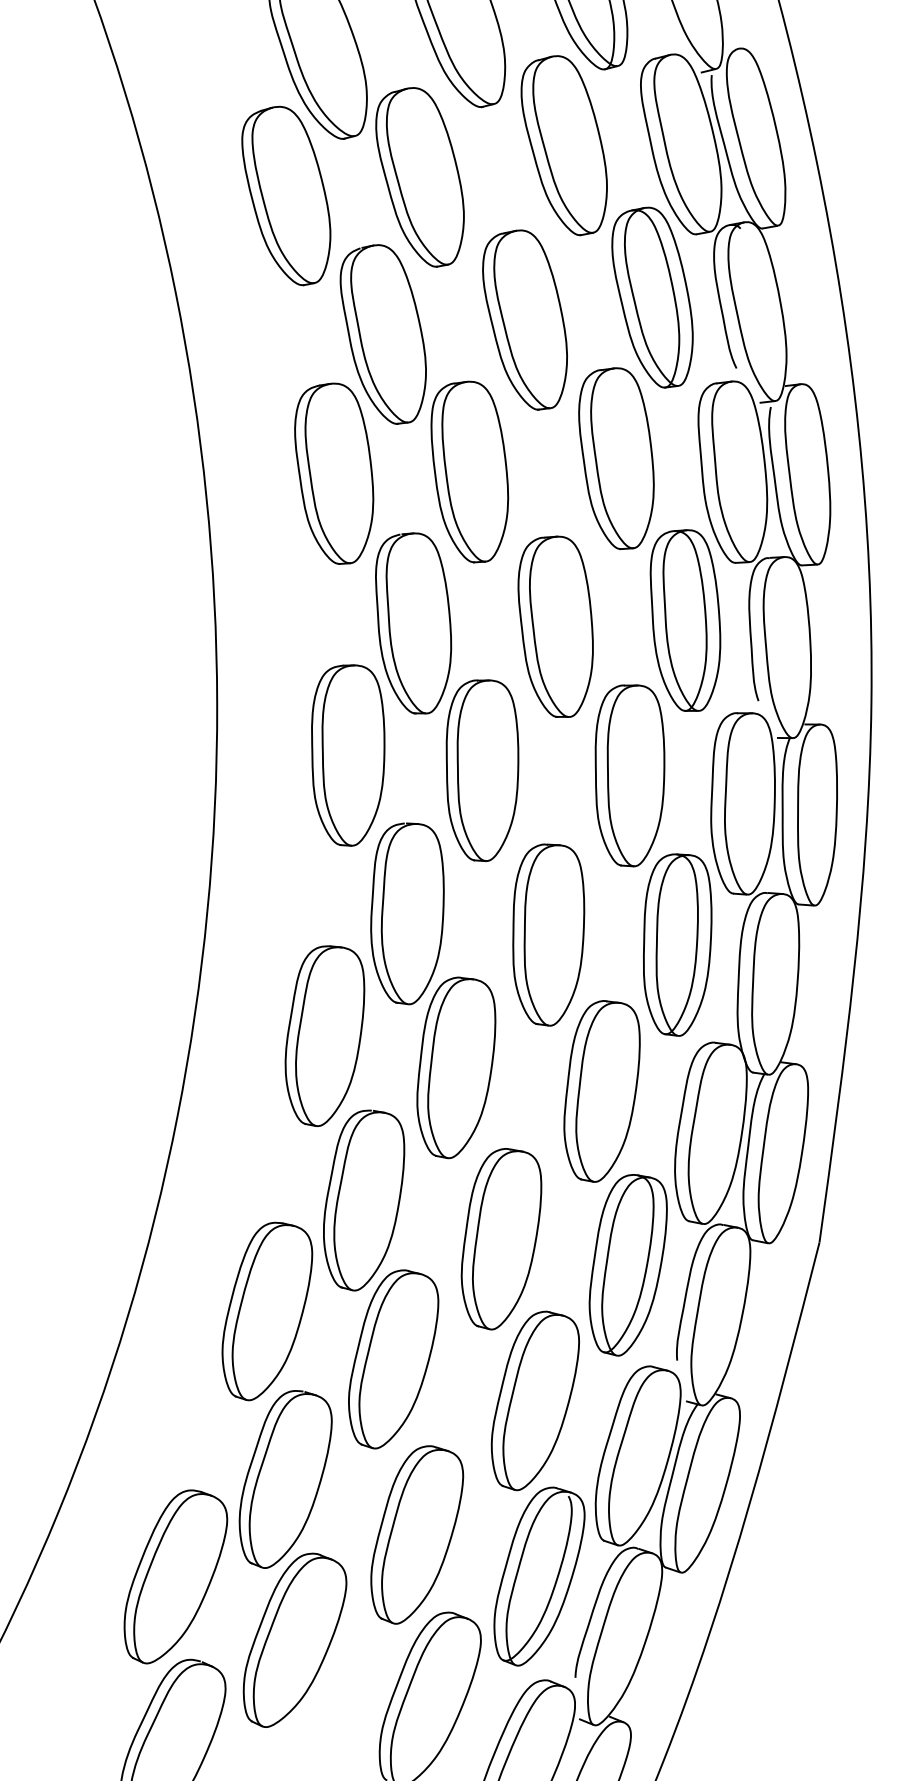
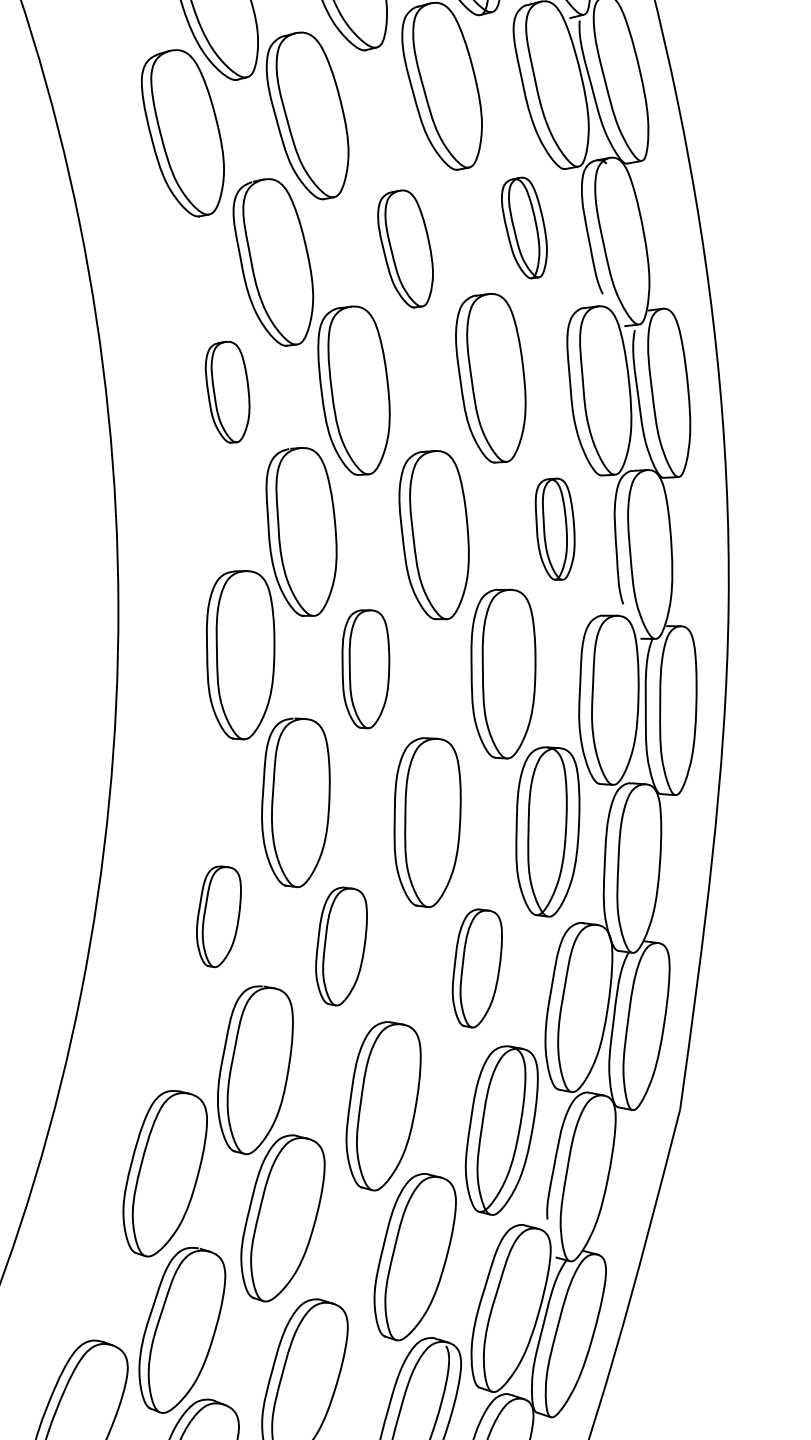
part: (652, 297) -> (524, 227), size x0.6
part: (524, 319) -> (405, 248), size x0.7
part: (334, 473) -> (227, 392), size x0.6
part: (685, 620) -> (555, 529), size x0.6
part: (482, 770) -> (365, 669), size x0.7
part: (324, 1035) -> (218, 916), size x0.6
part: (456, 1067) -> (341, 946), size x0.7
part: (601, 1091) -> (476, 968), size x0.7

